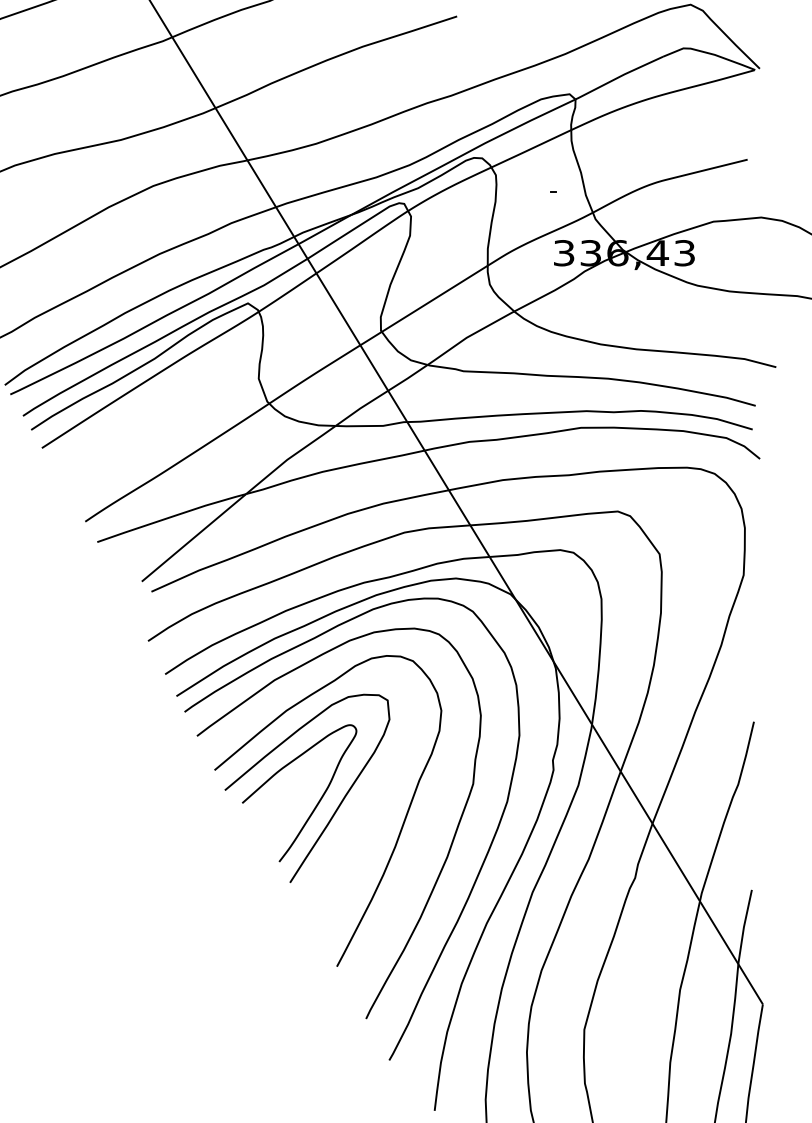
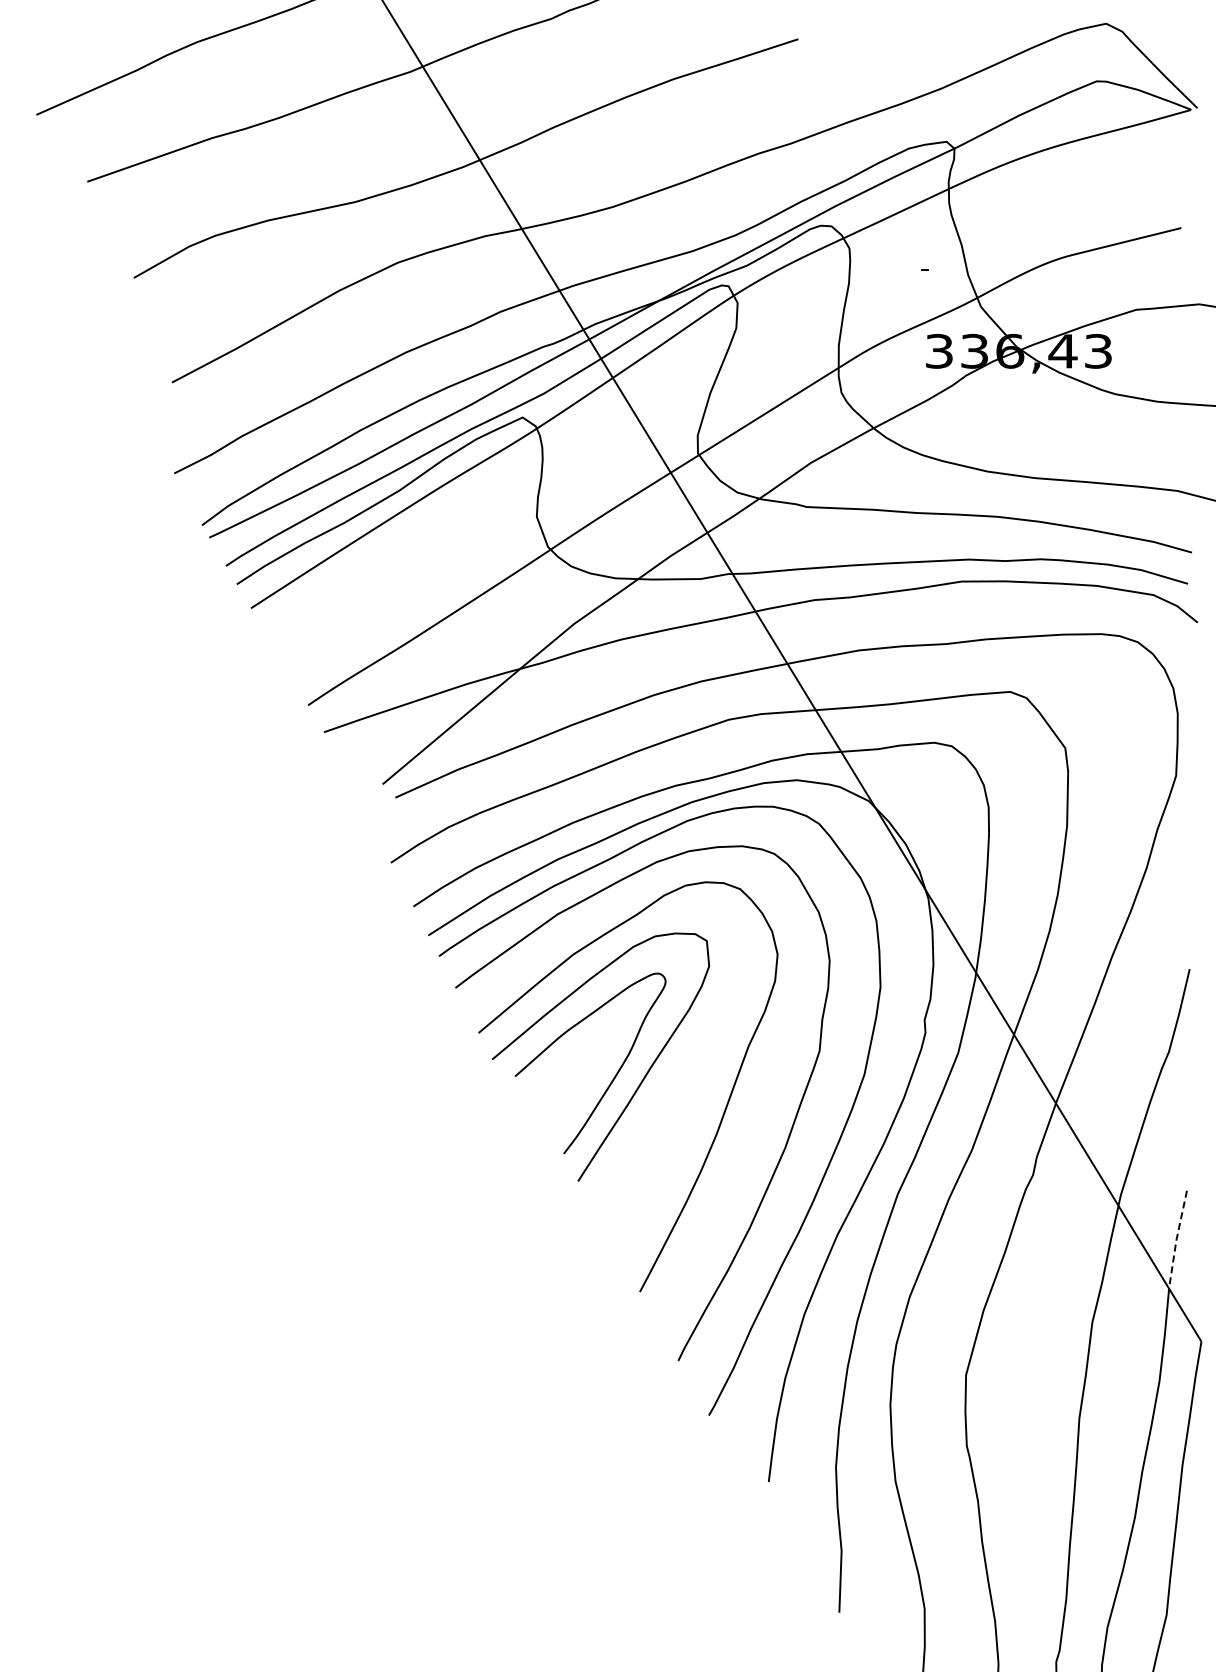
line: (743, 926) -> (1176, 1239), solid -> dashed

